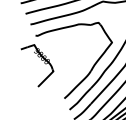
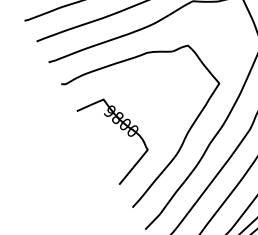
part: (41, 60) -> (121, 129), moved

